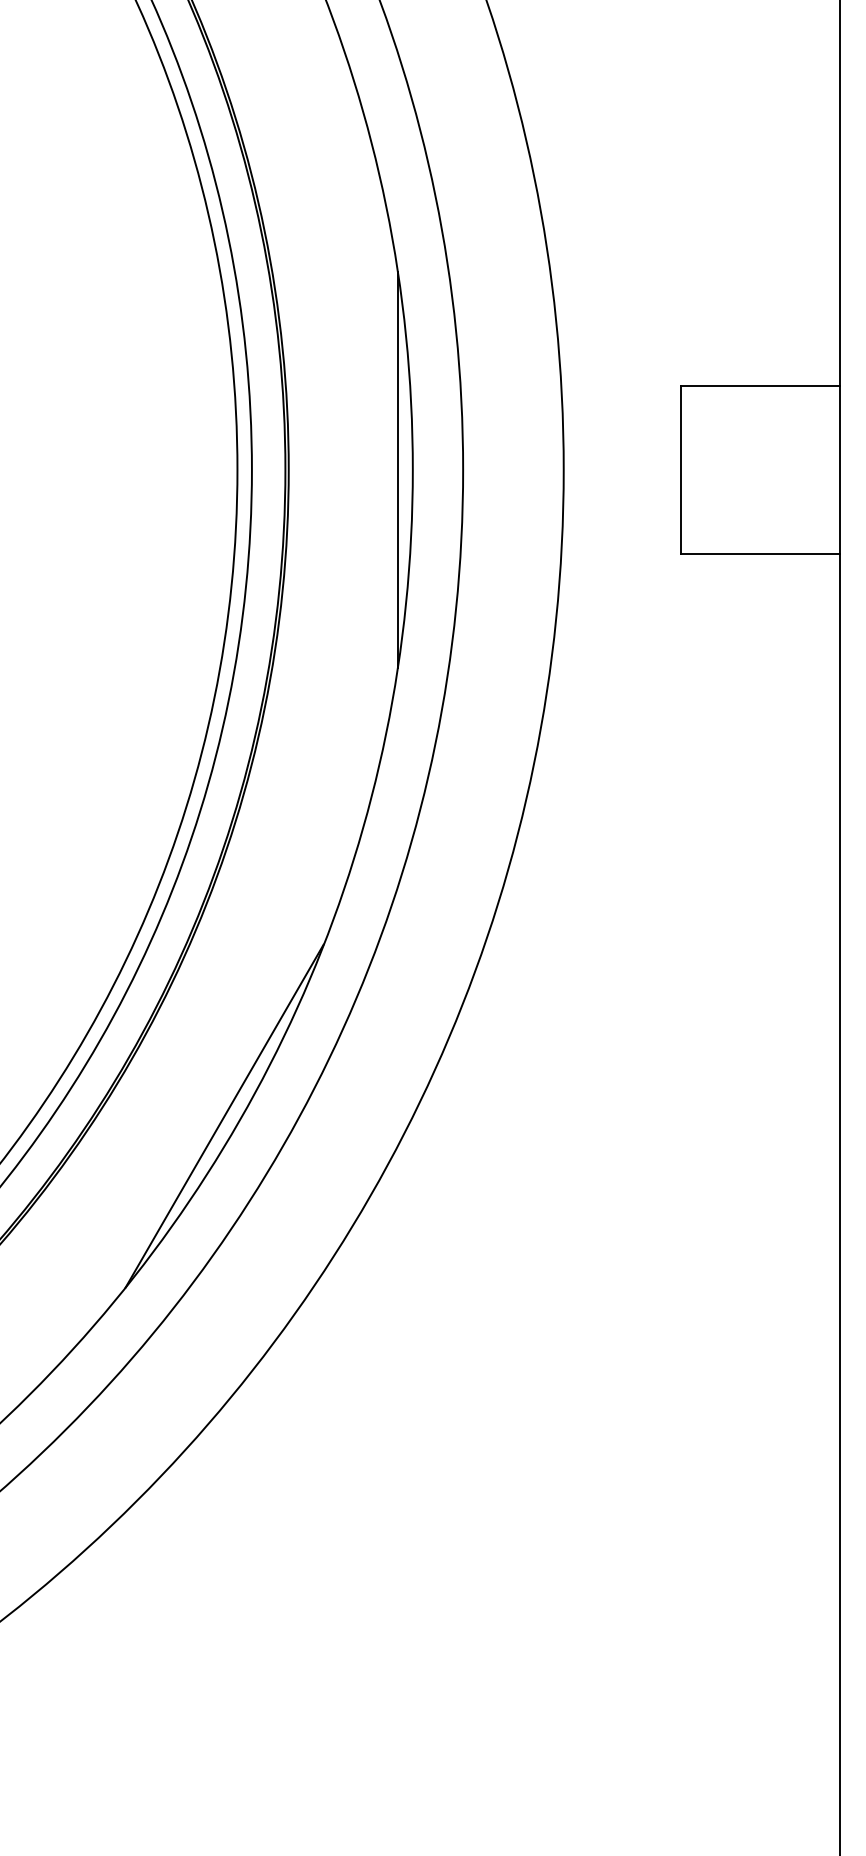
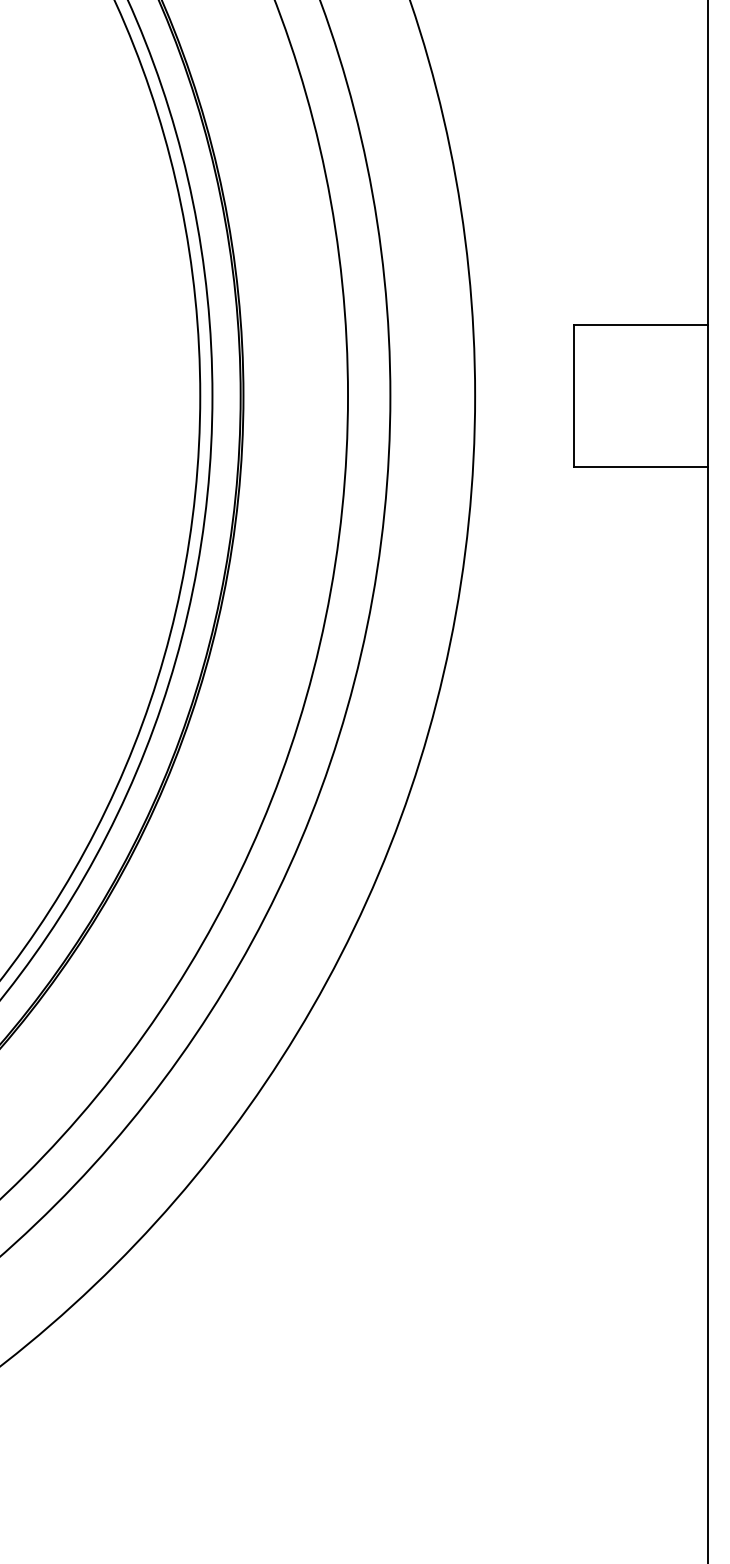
line: (397, 469) -> (335, 395), removed
line: (223, 1116) -> (188, 940), removed

